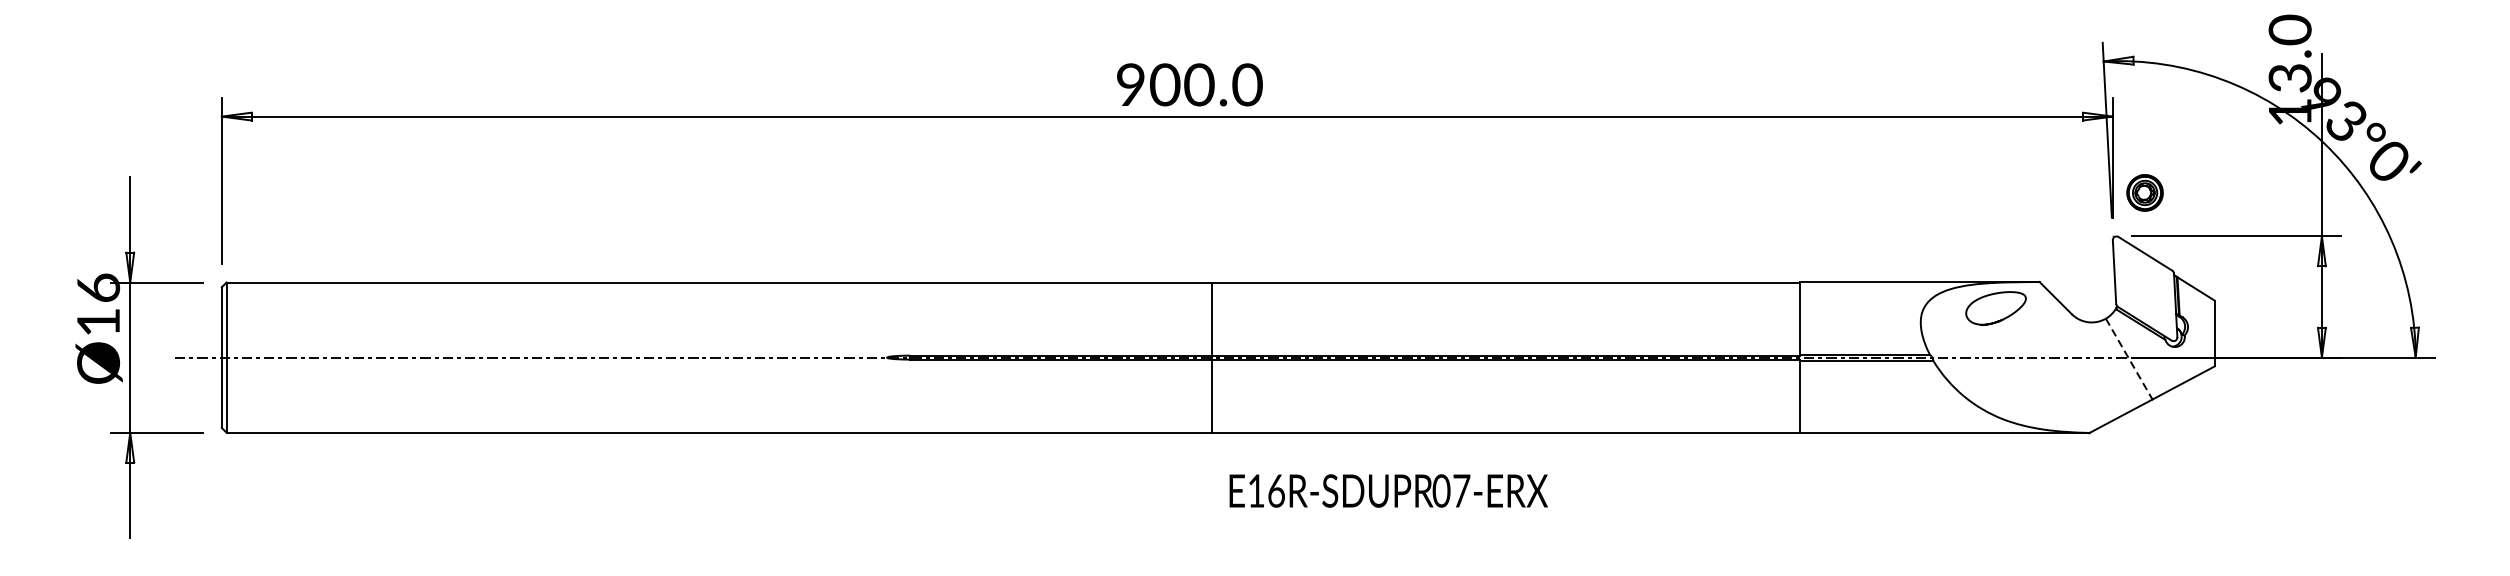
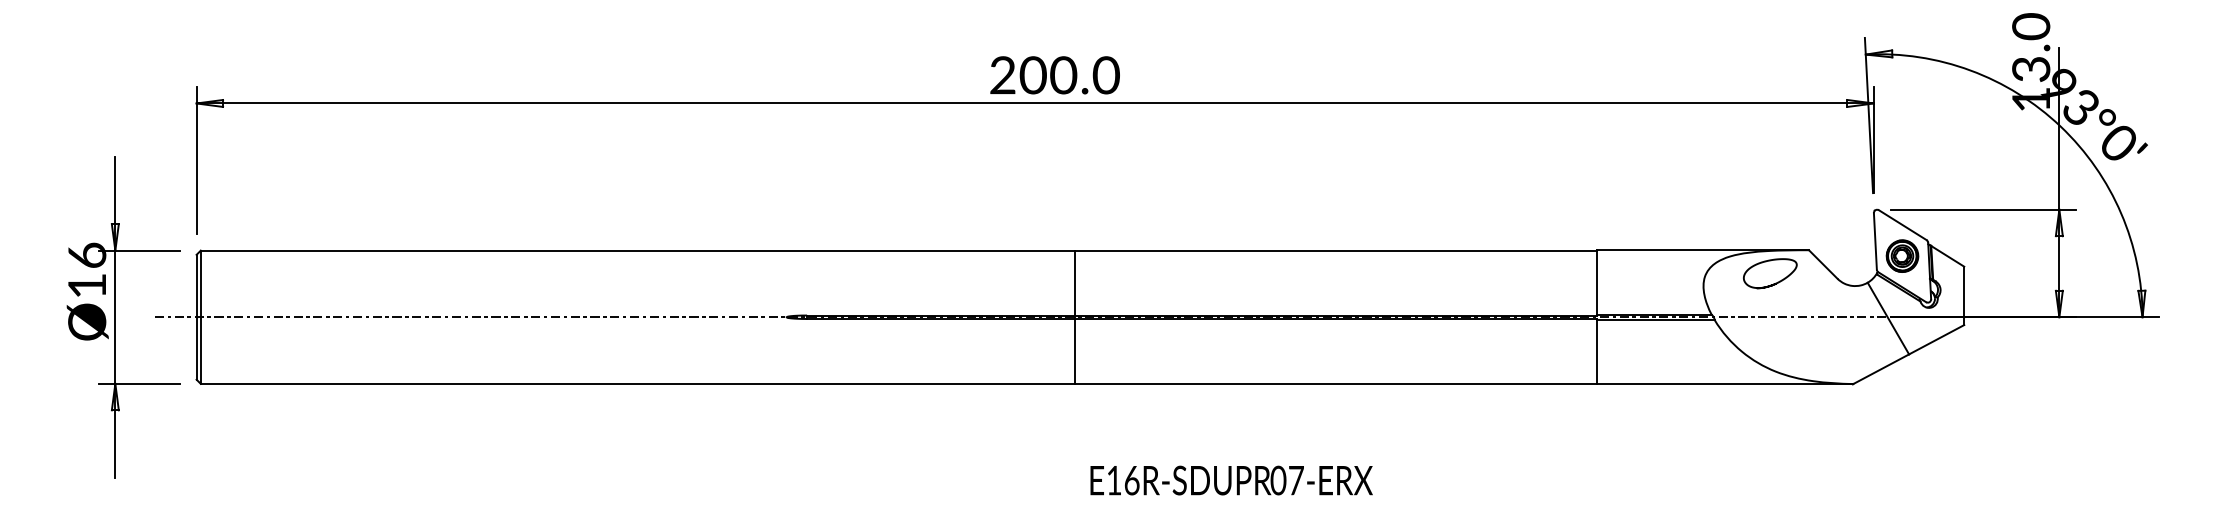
text: (1130, 85) -> (1002, 75), 900.0 -> 200.0
part: (2145, 192) -> (1902, 255), moved
line: (2129, 360) -> (1888, 319), dashed -> solid
text: (1388, 490) -> (1231, 480), moved

